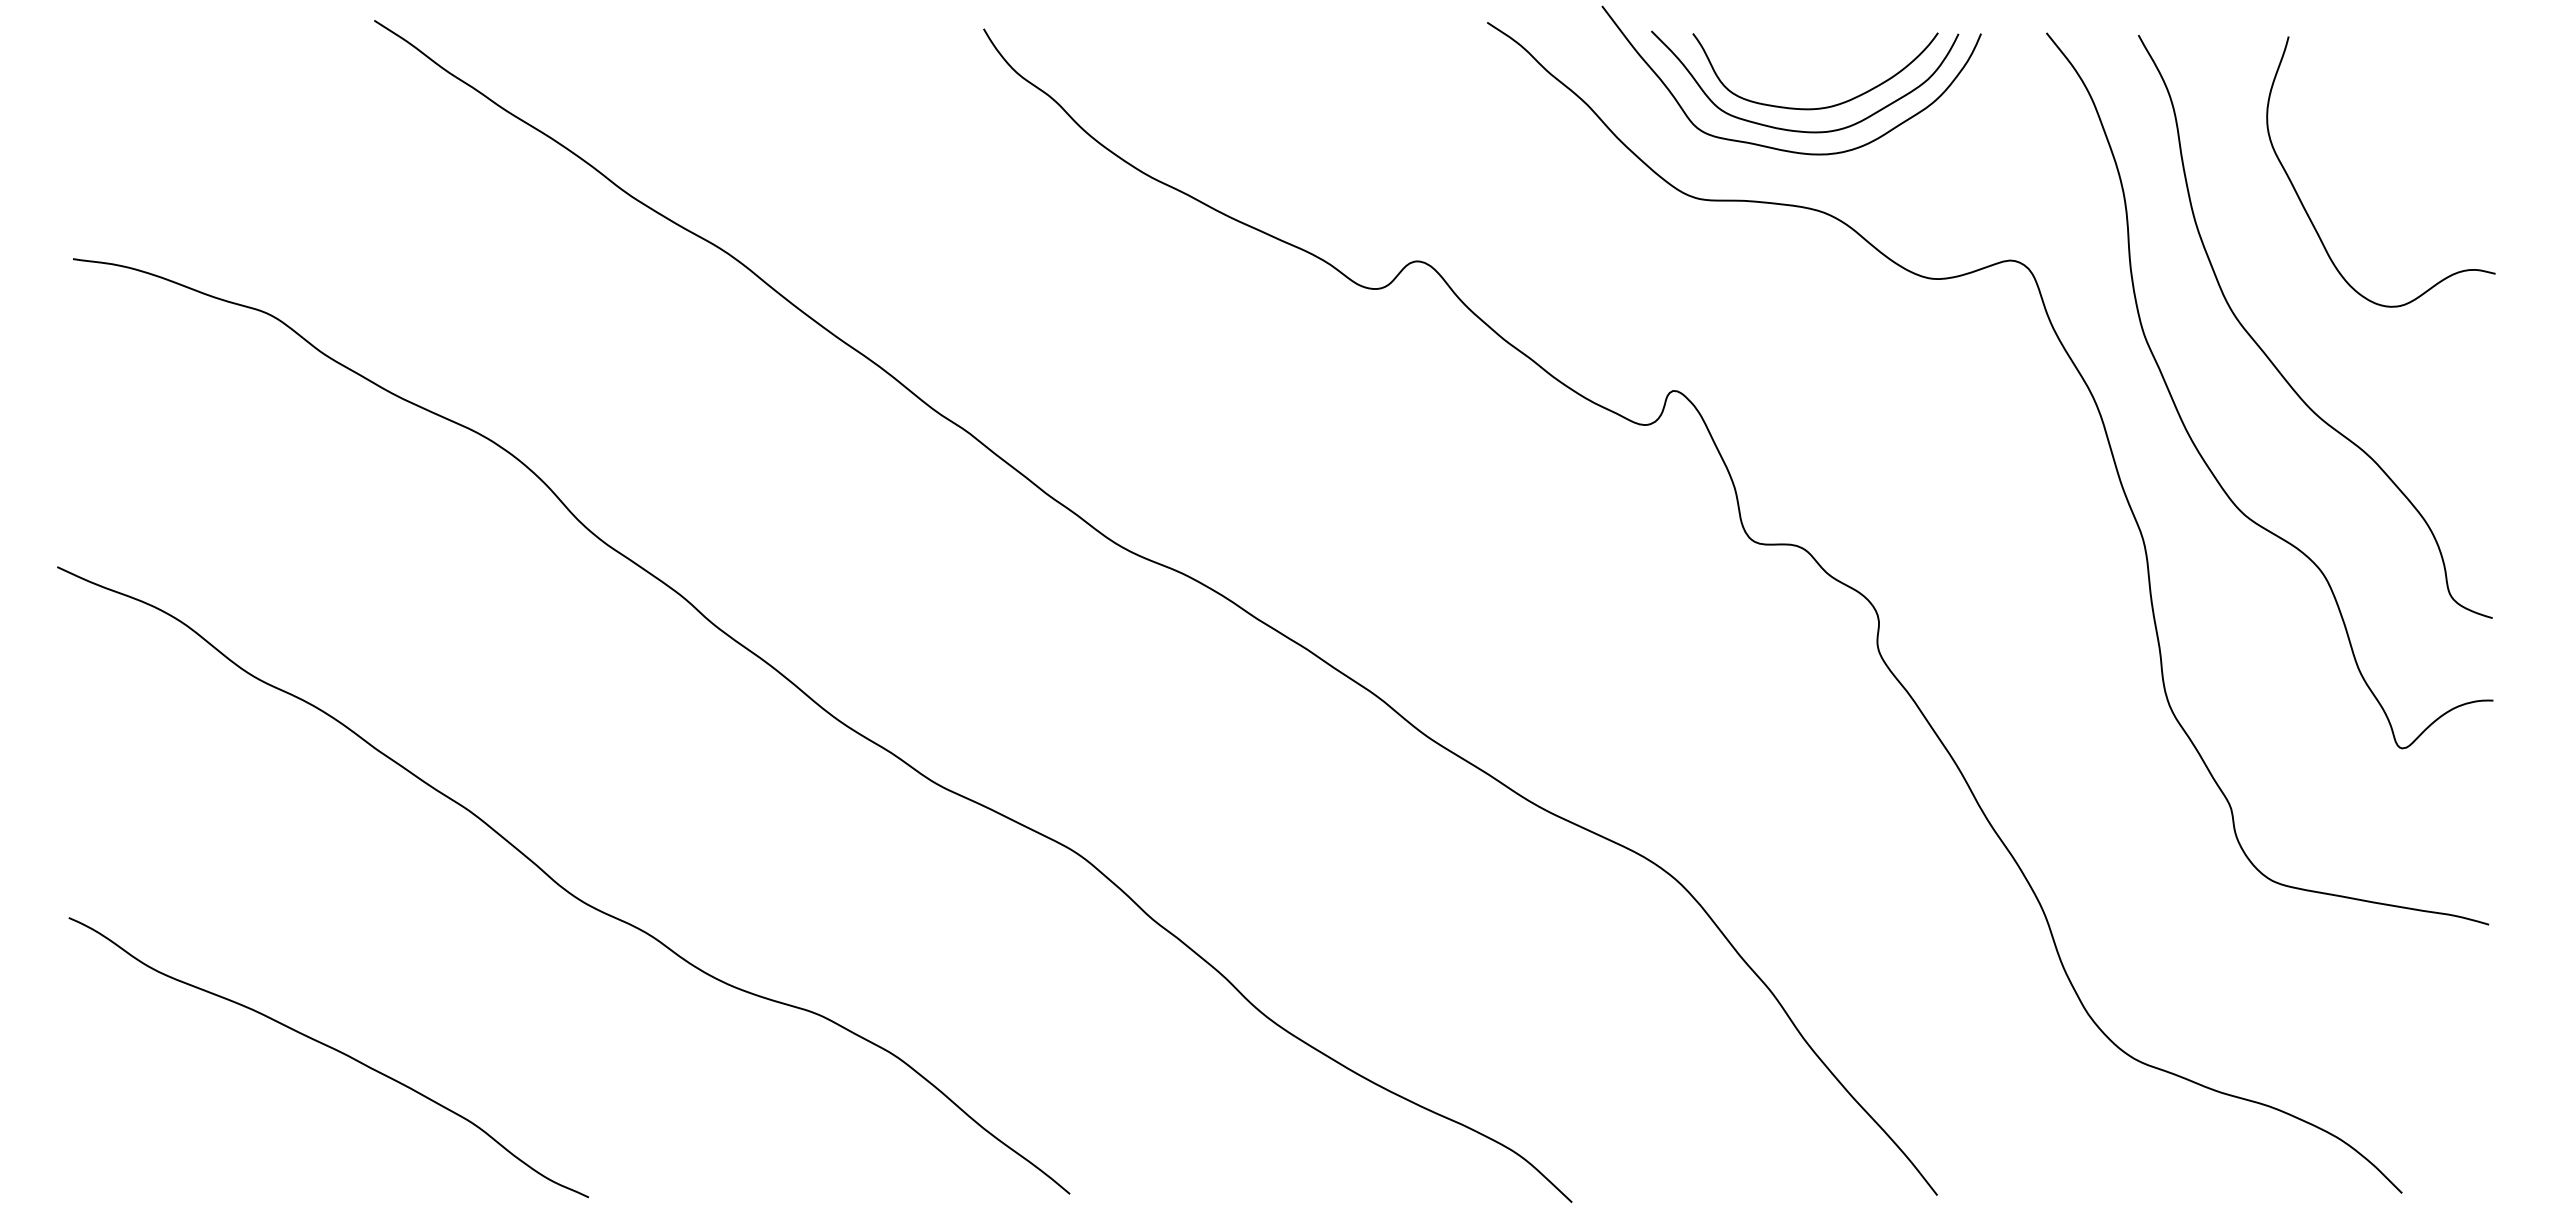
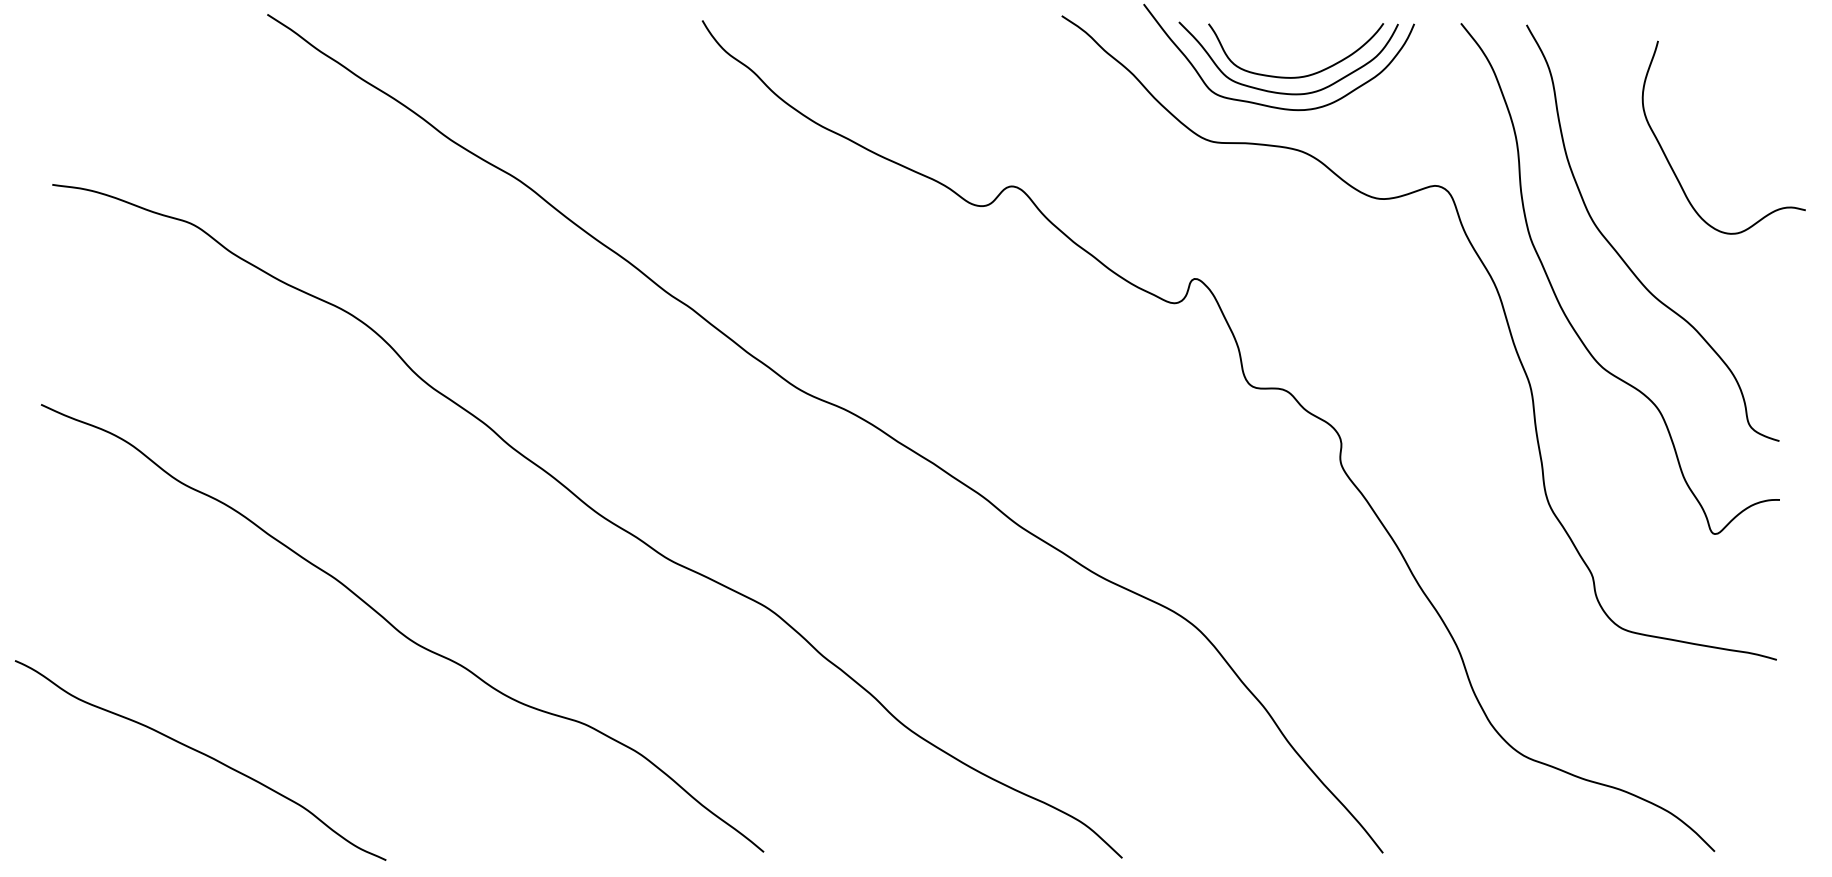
curve: (2308, 213) -> (1672, 167), moved
curve: (332, 1049) -> (203, 754), moved

